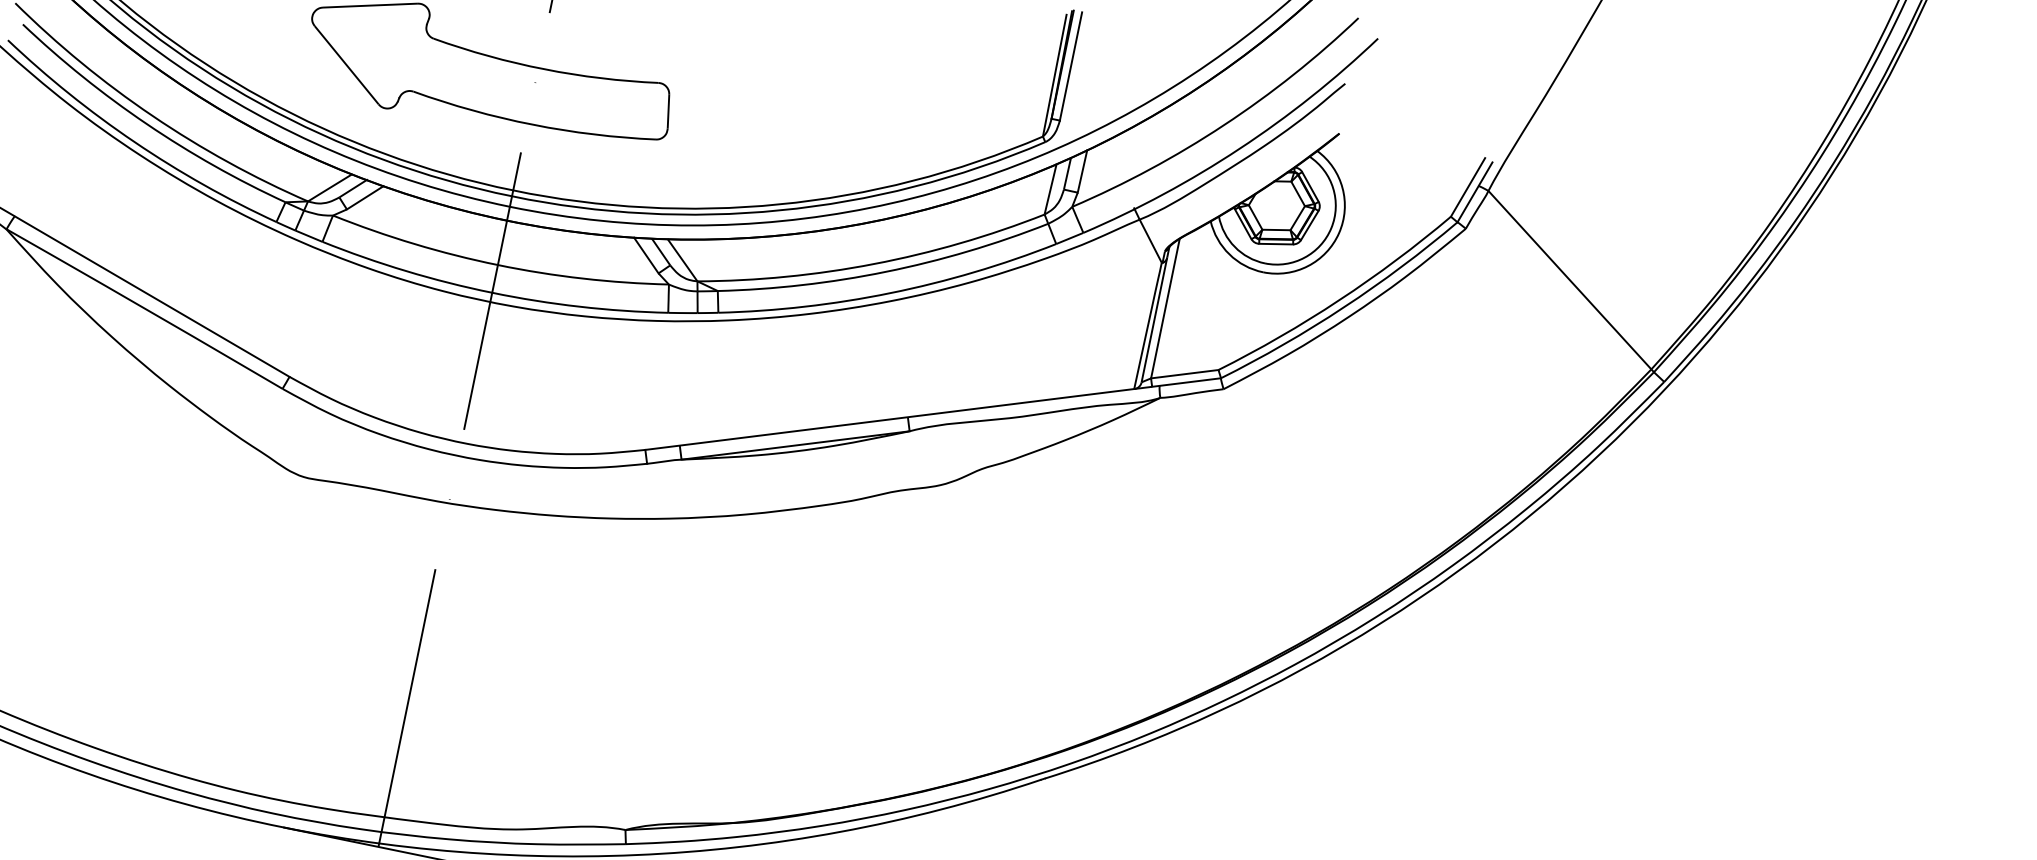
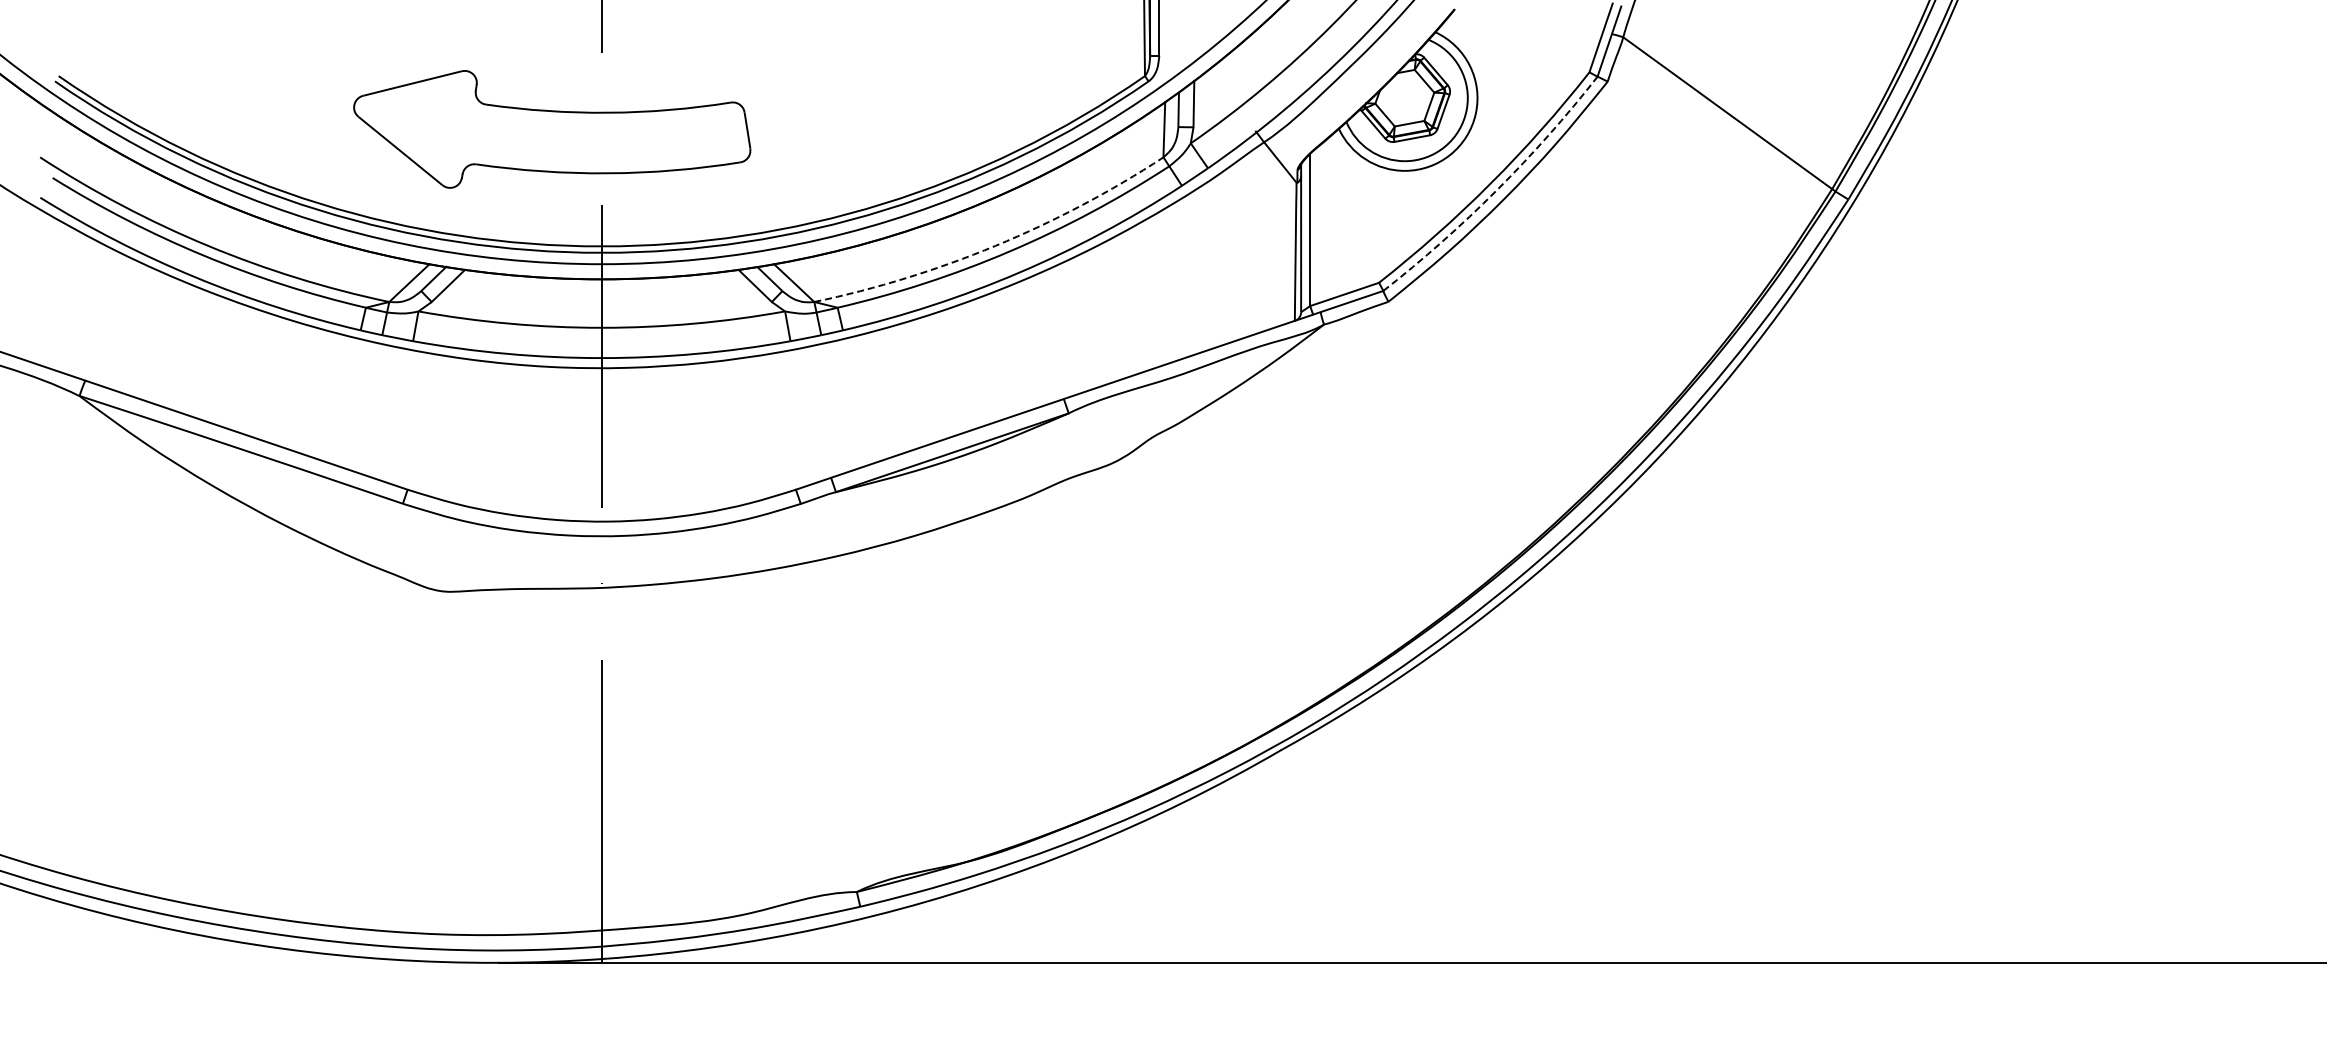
arc: (874, 263) -> (995, 245), solid -> dashed
arc: (1343, 307) -> (1496, 190), solid -> dashed

